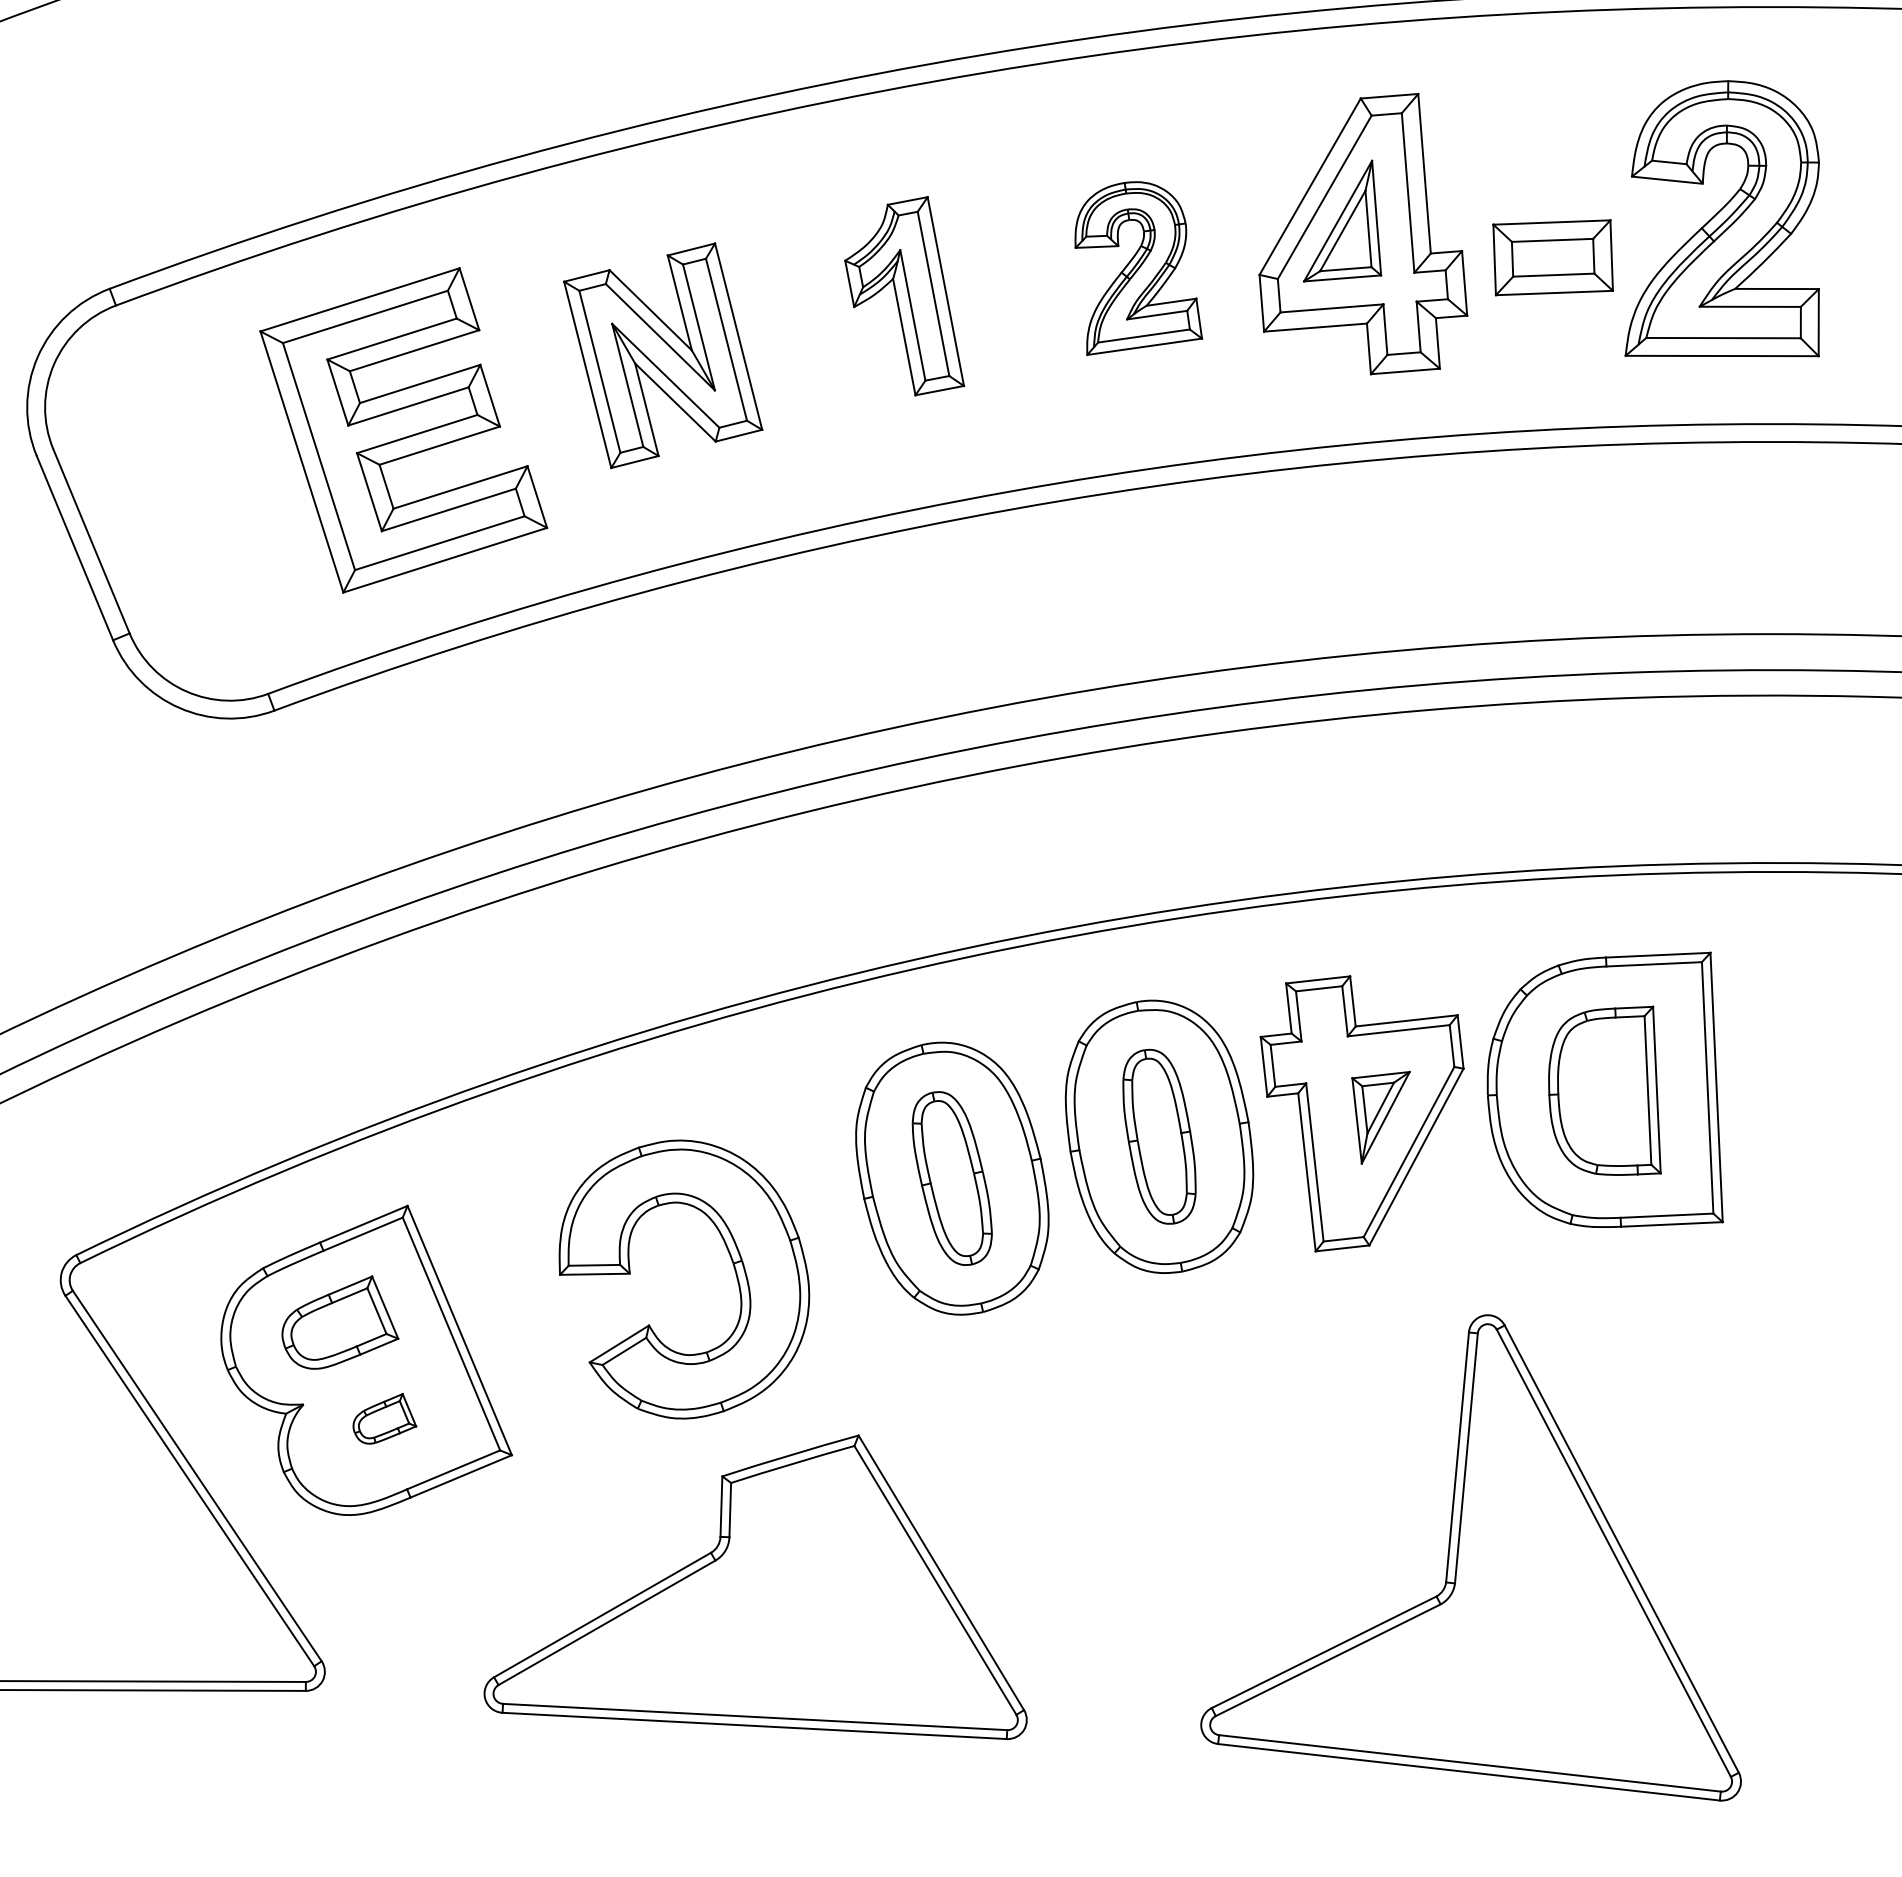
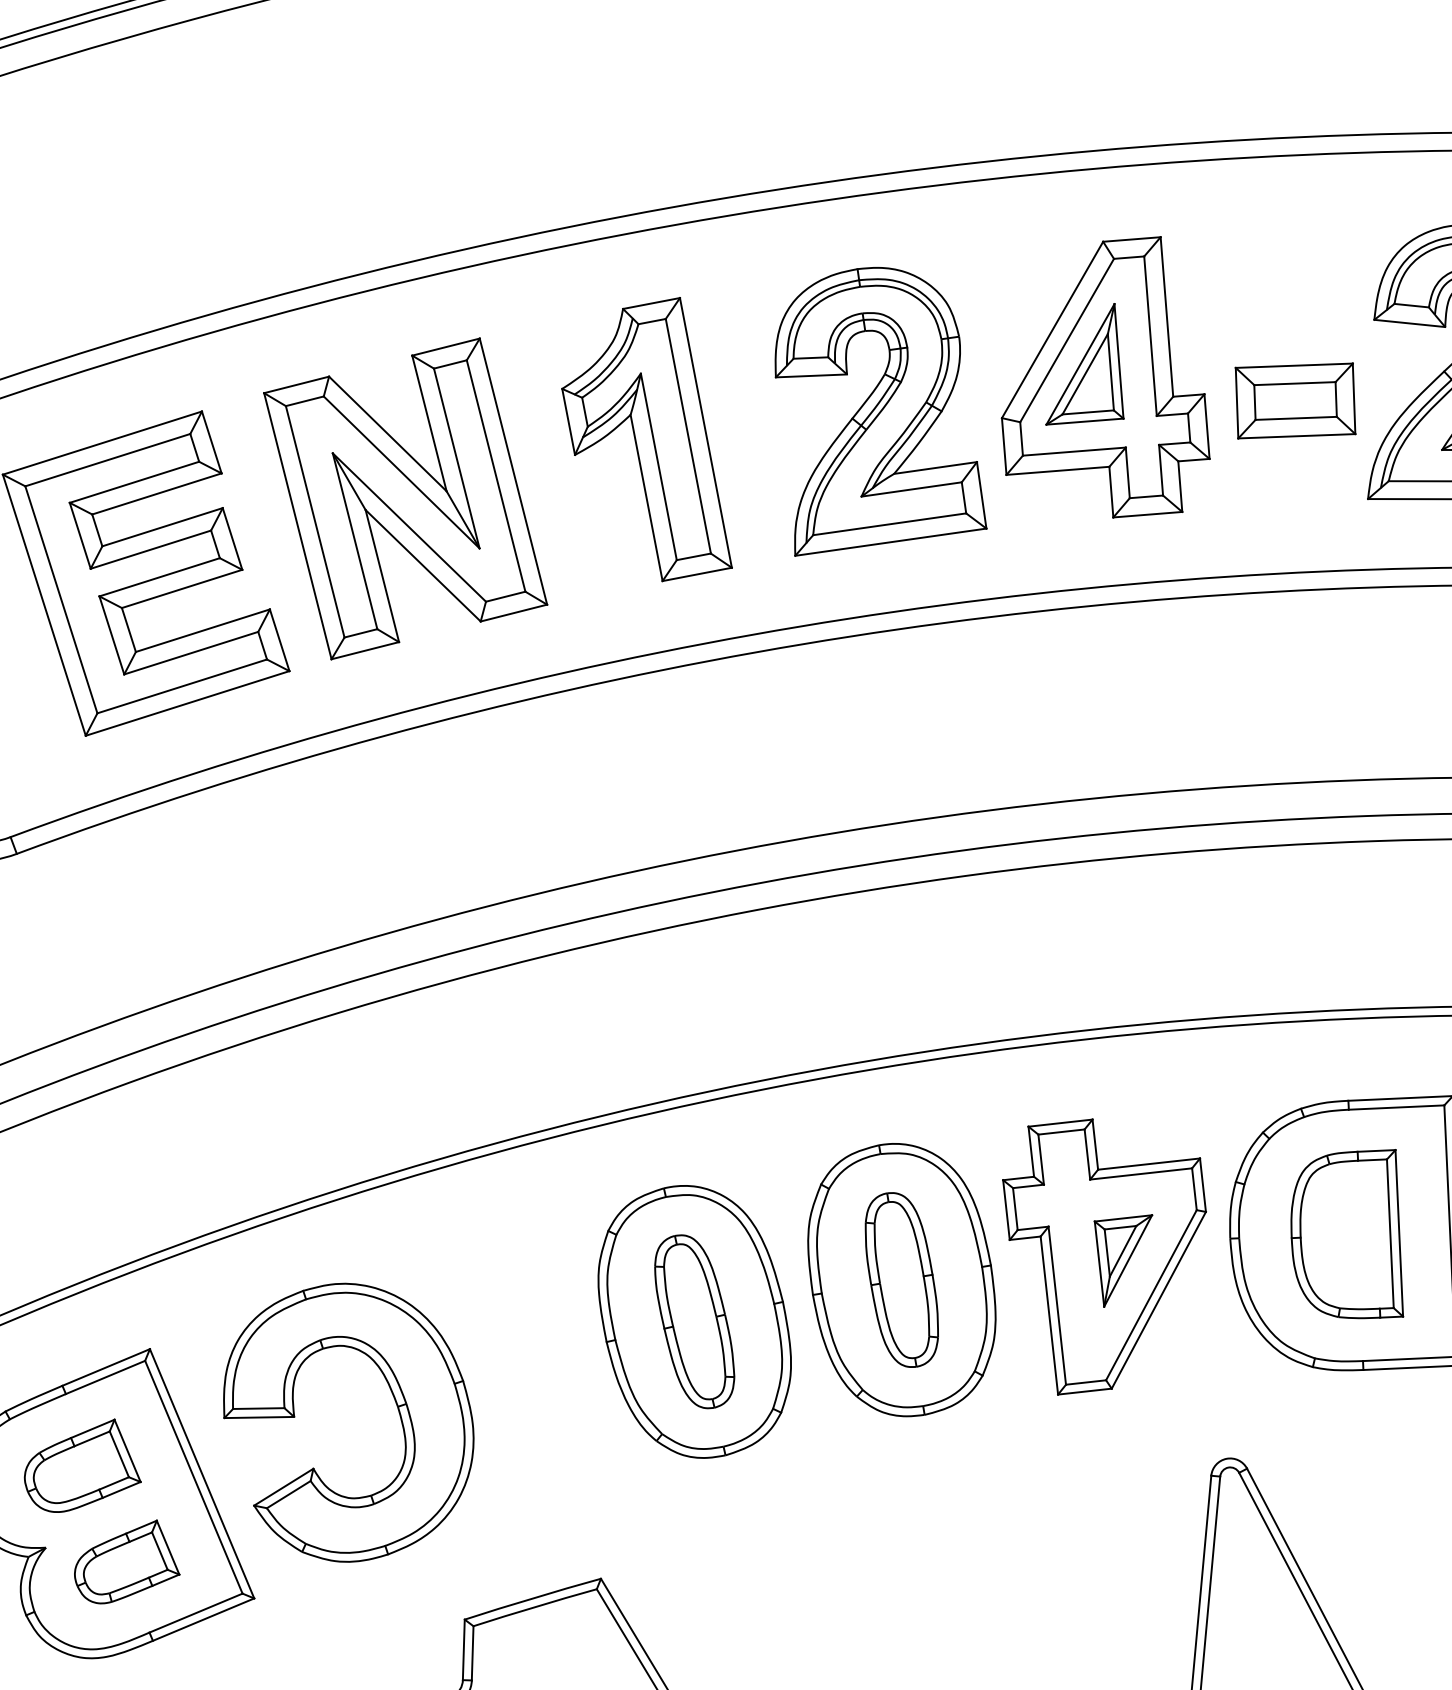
part: (1138, 268) -> (880, 411), size x1.67
part: (904, 295) -> (646, 438), size x1.43
part: (662, 355) -> (404, 498), size x1.43
part: (732, 1264) -> (396, 1407), moved
part: (384, 1418) -> (126, 1561), size x1.67

